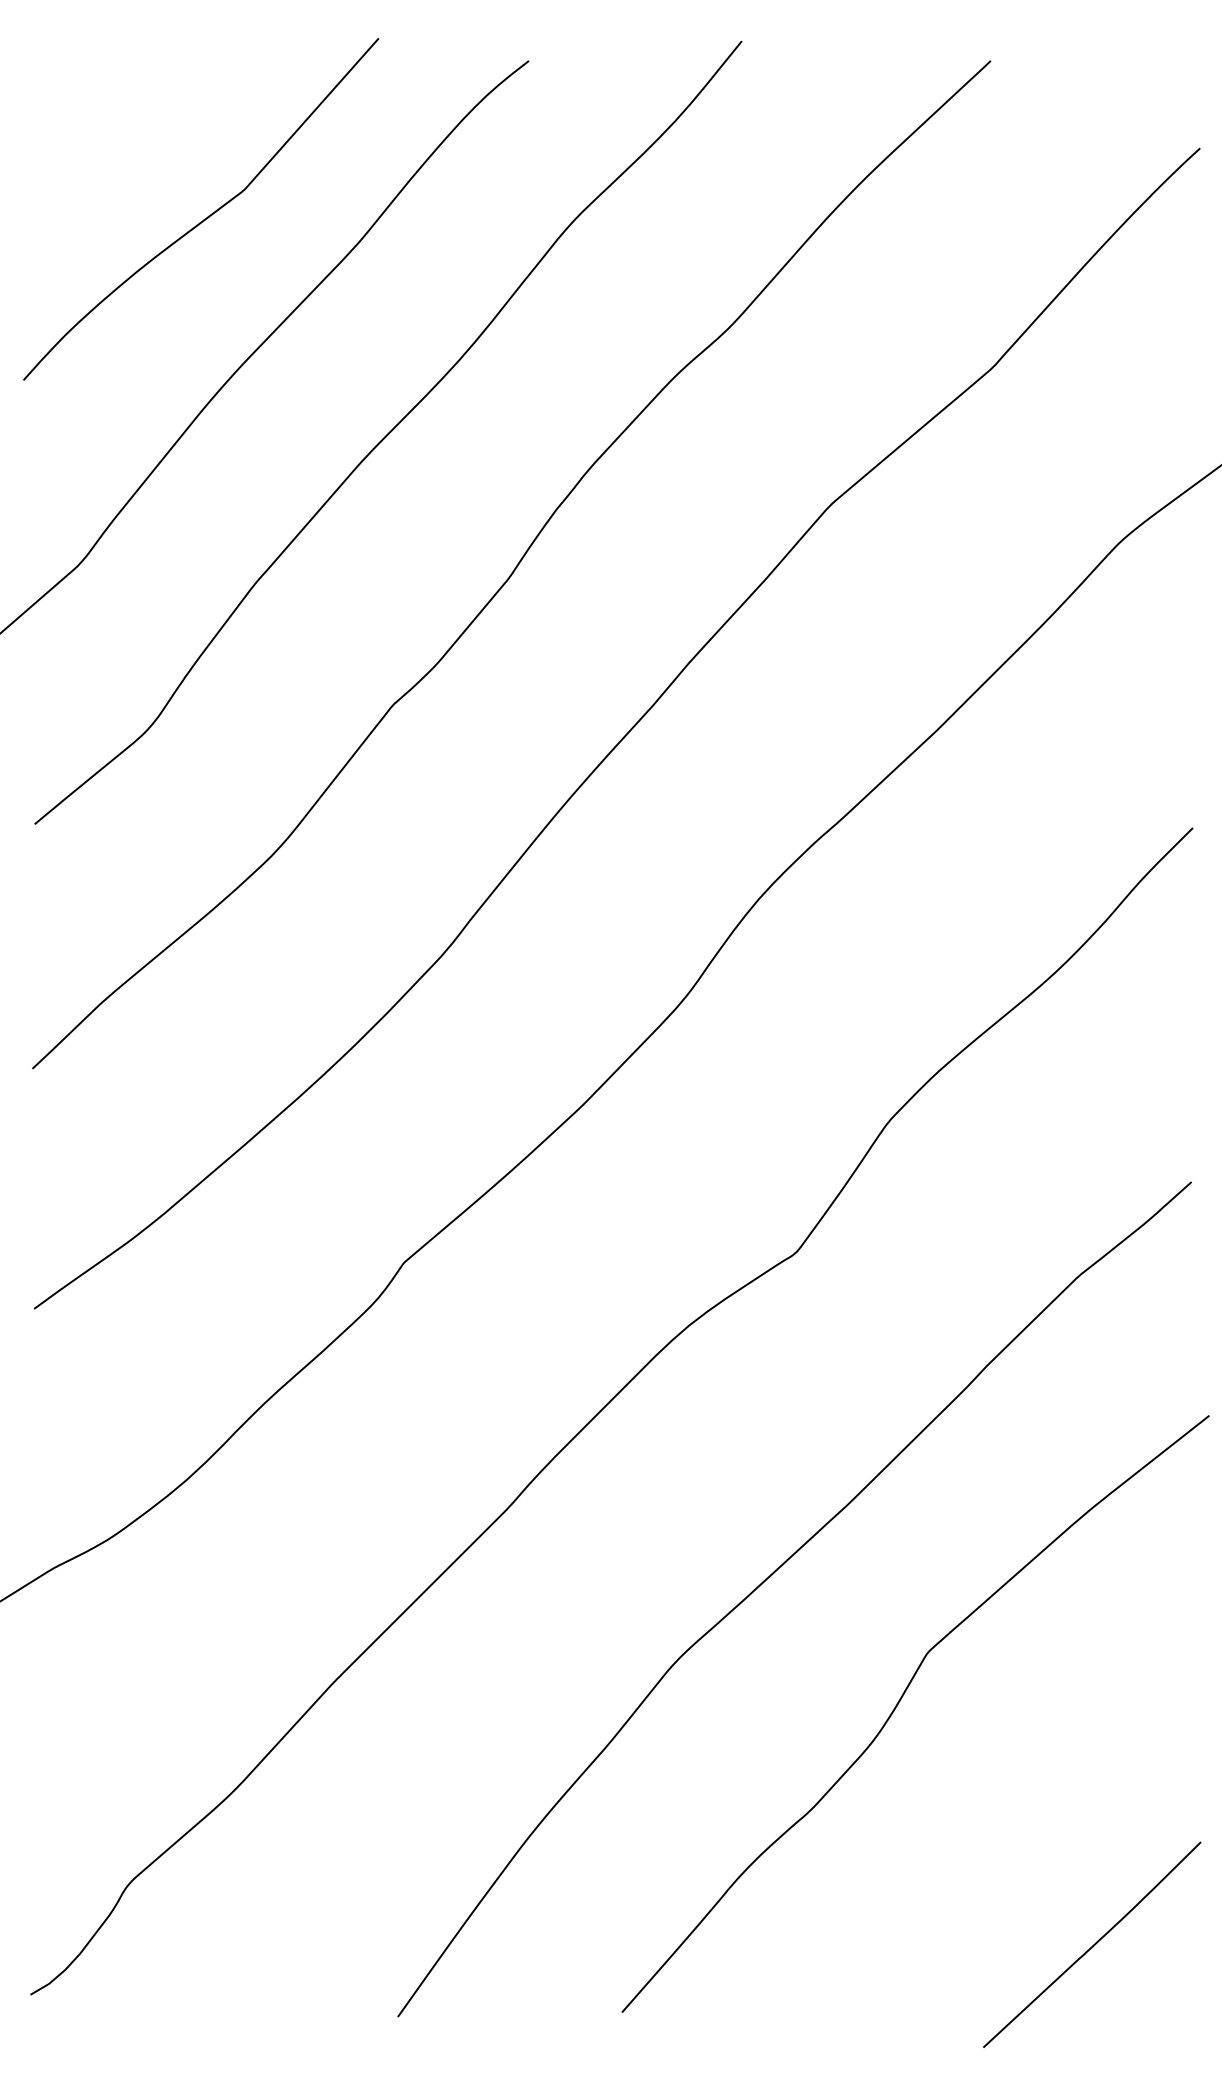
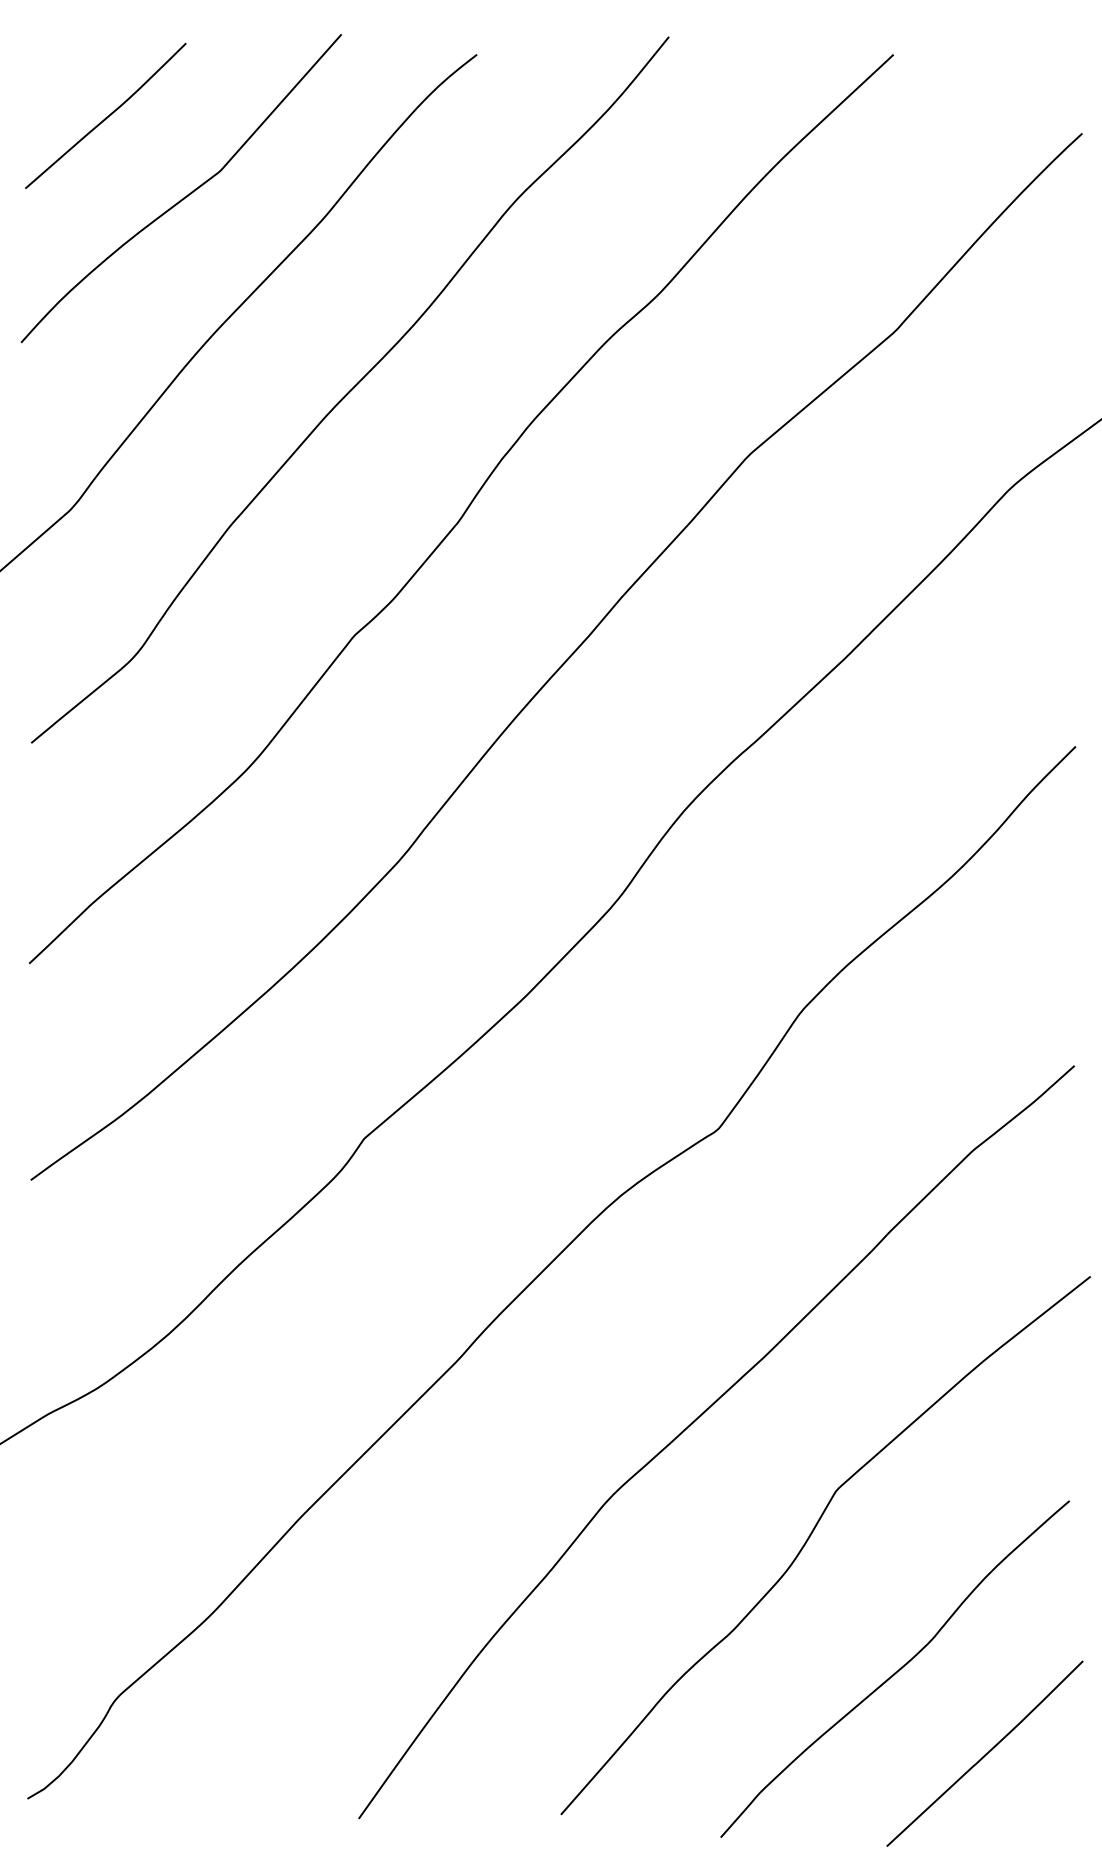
curve: (118, 129) -> (106, 116), added
curve: (995, 1852) -> (897, 1670), added

